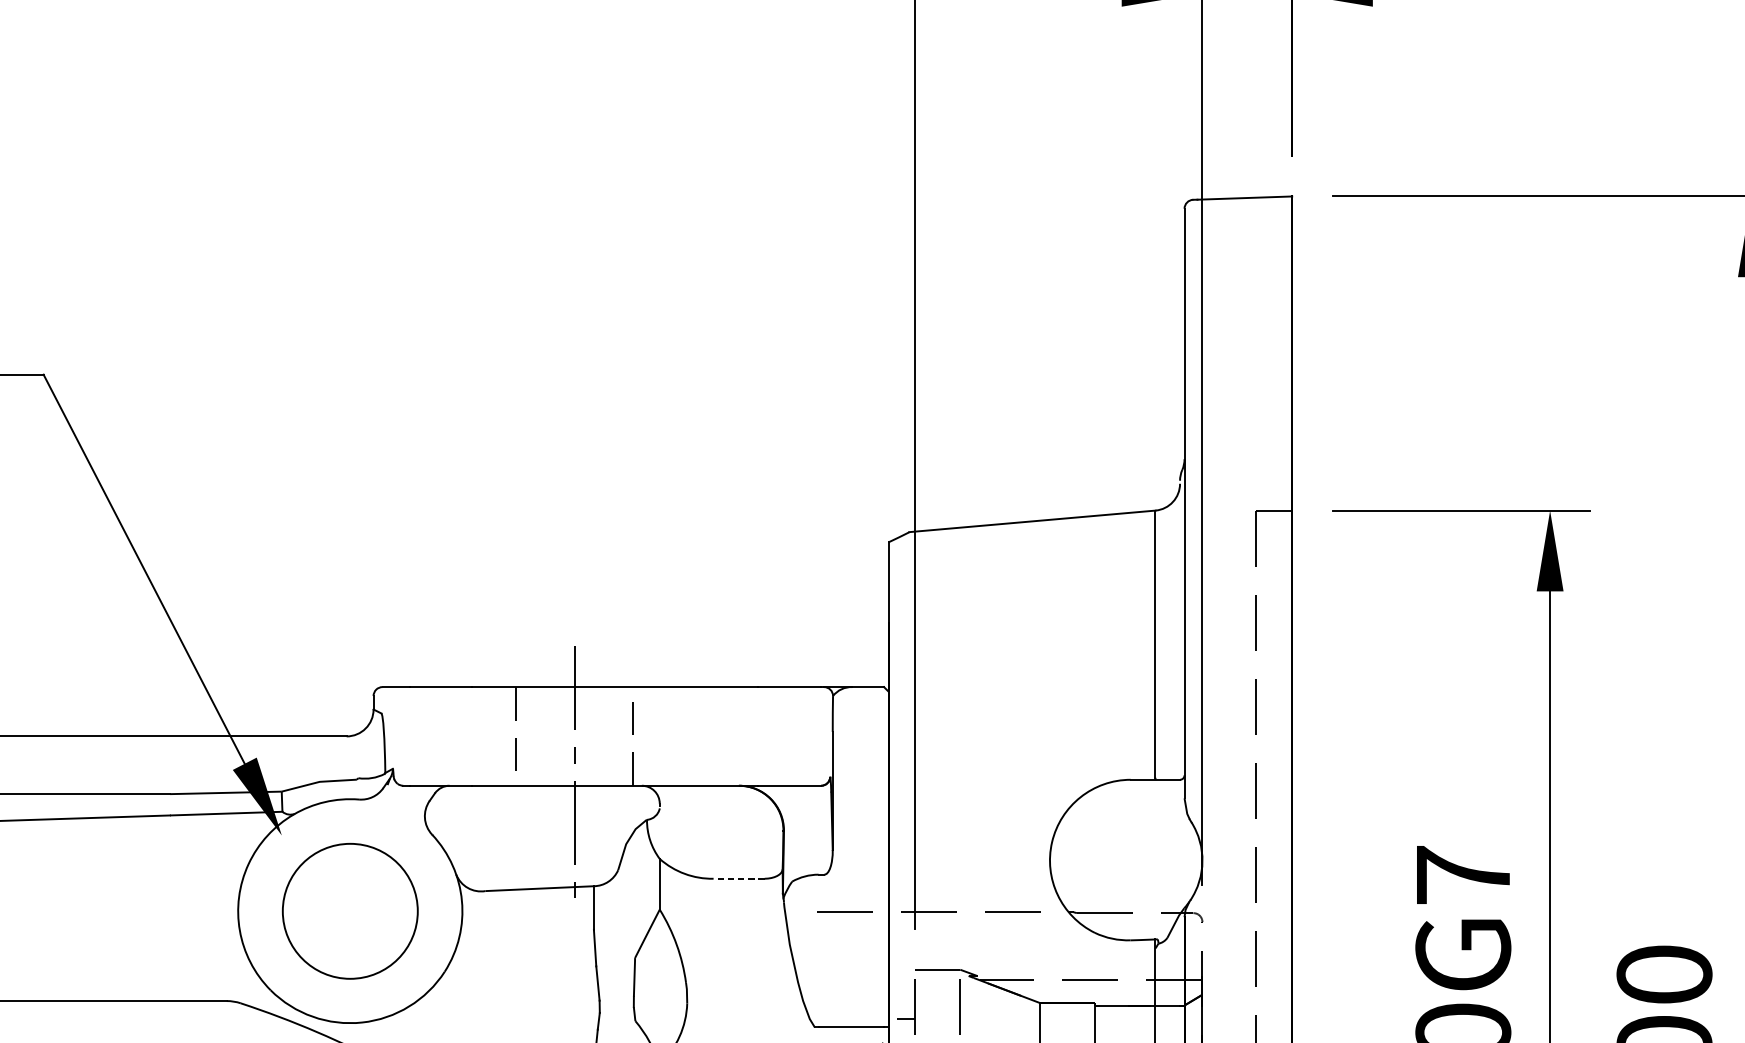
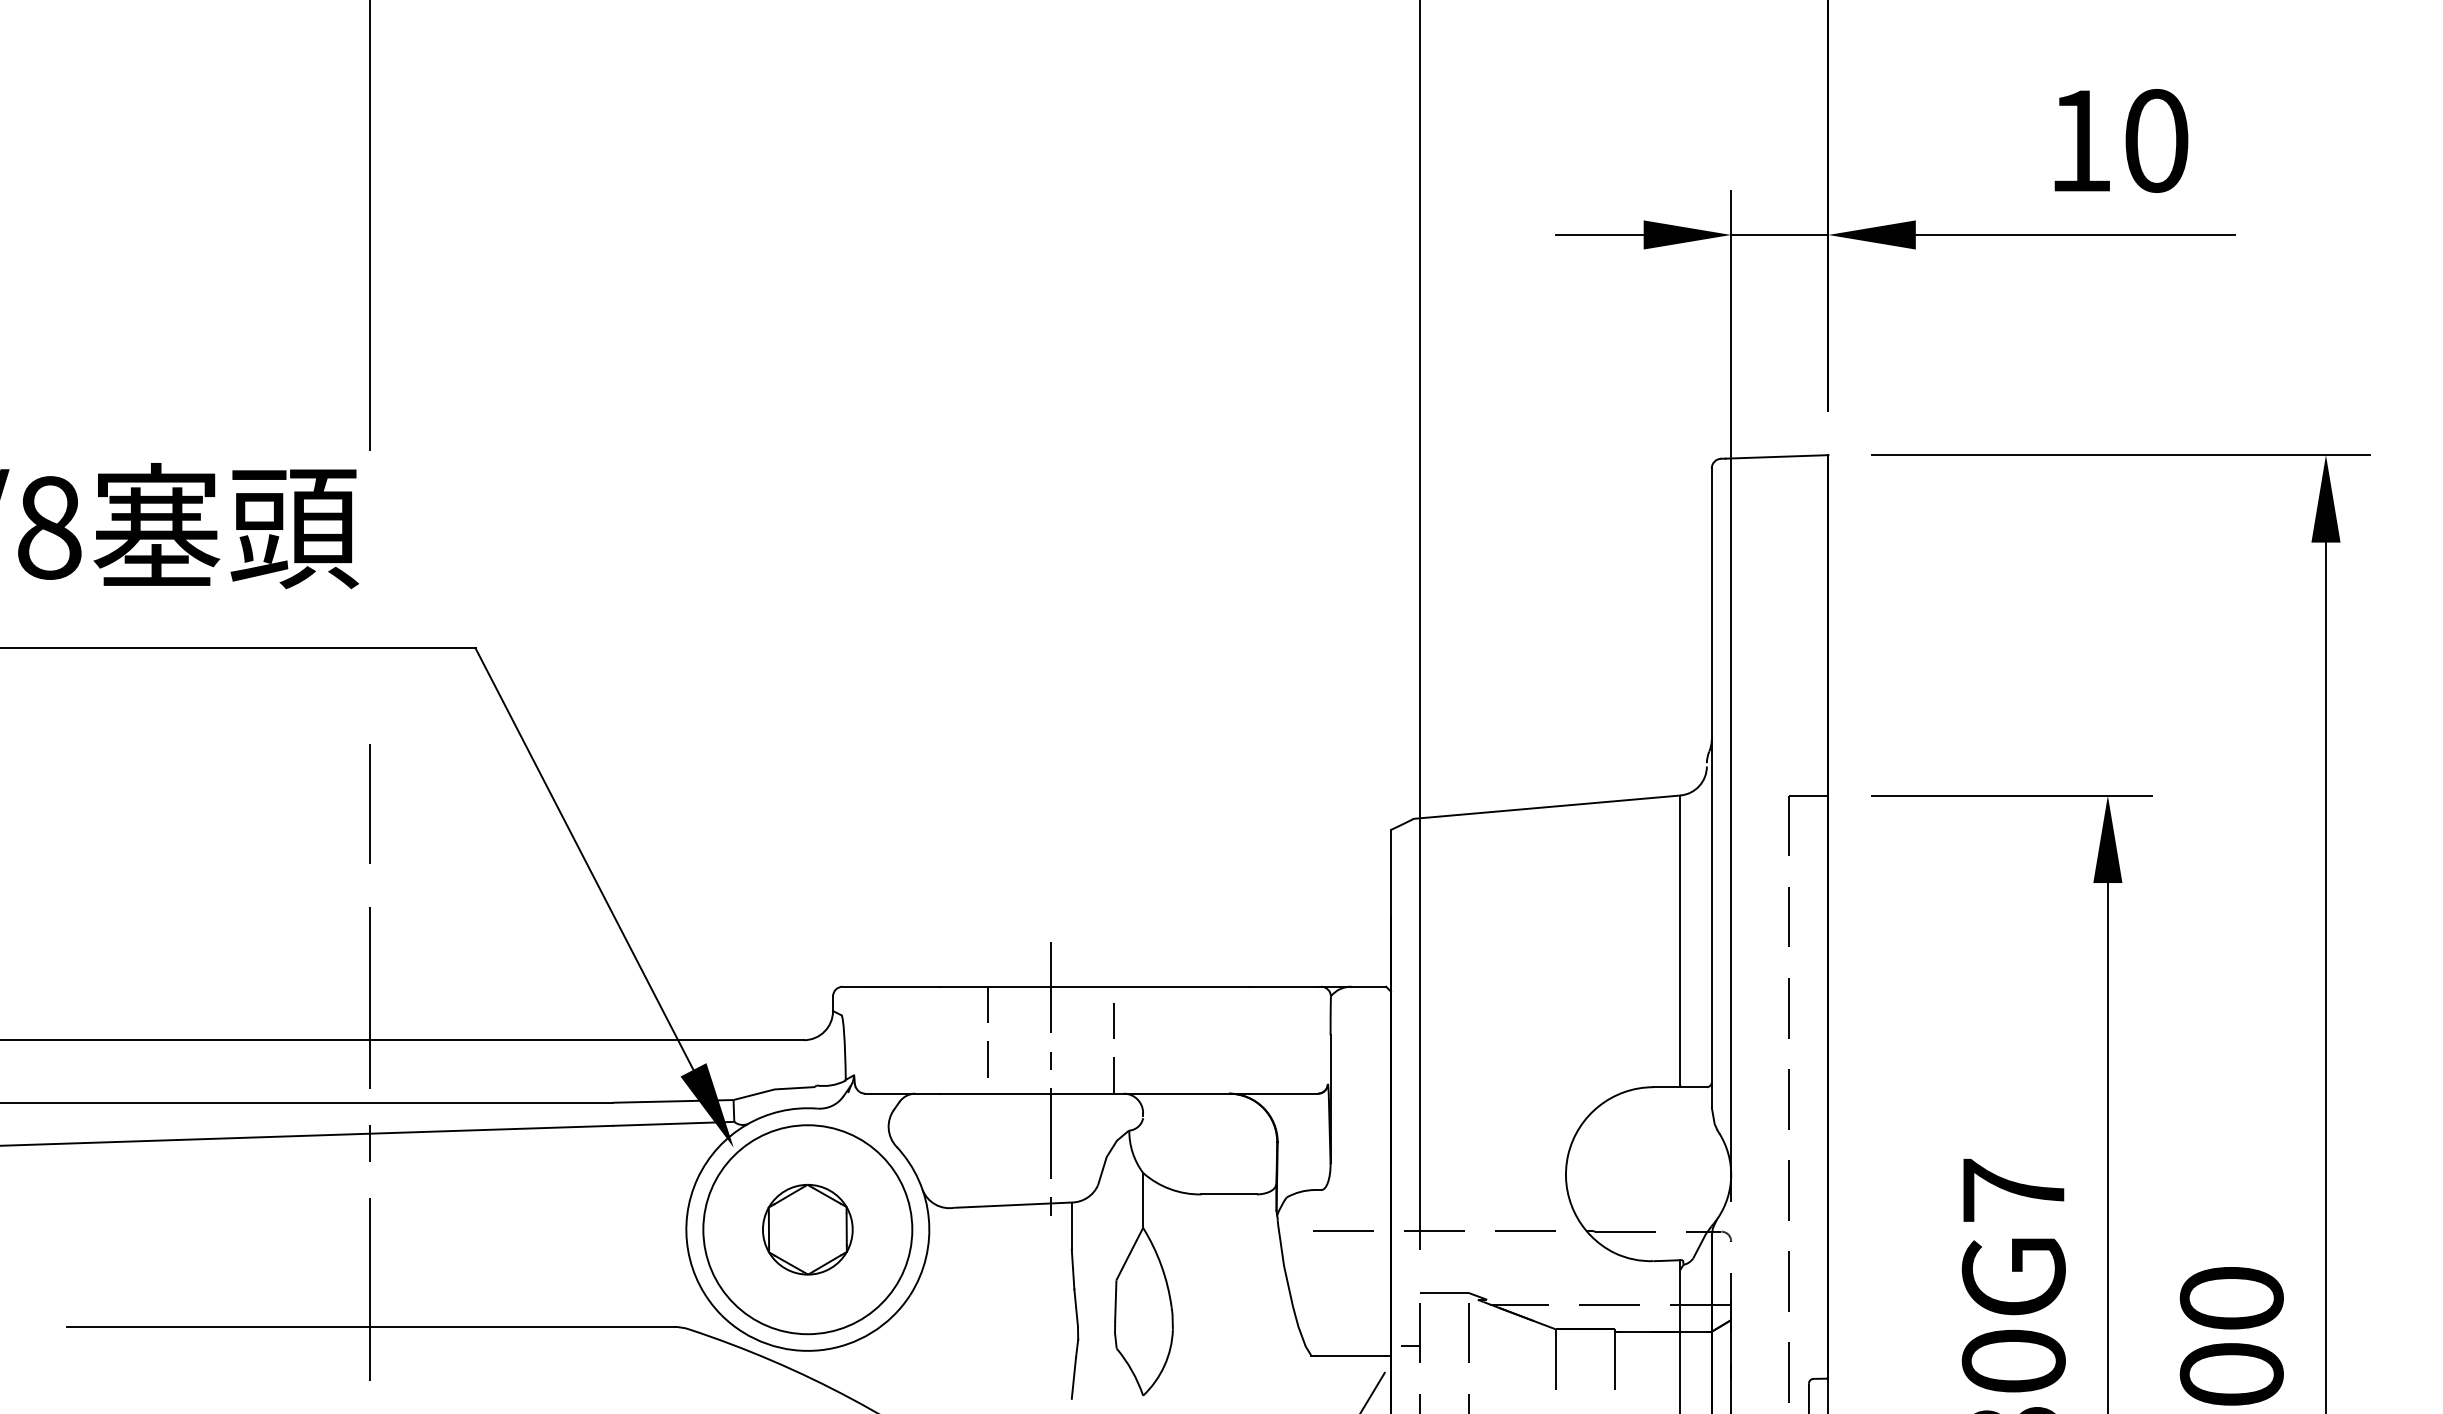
line: (739, 878) -> (1229, 1194), dashed -> solid
circle: (350, 911) -> (807, 1229), size x1.43
part: (350, 911) -> (807, 1229), added

